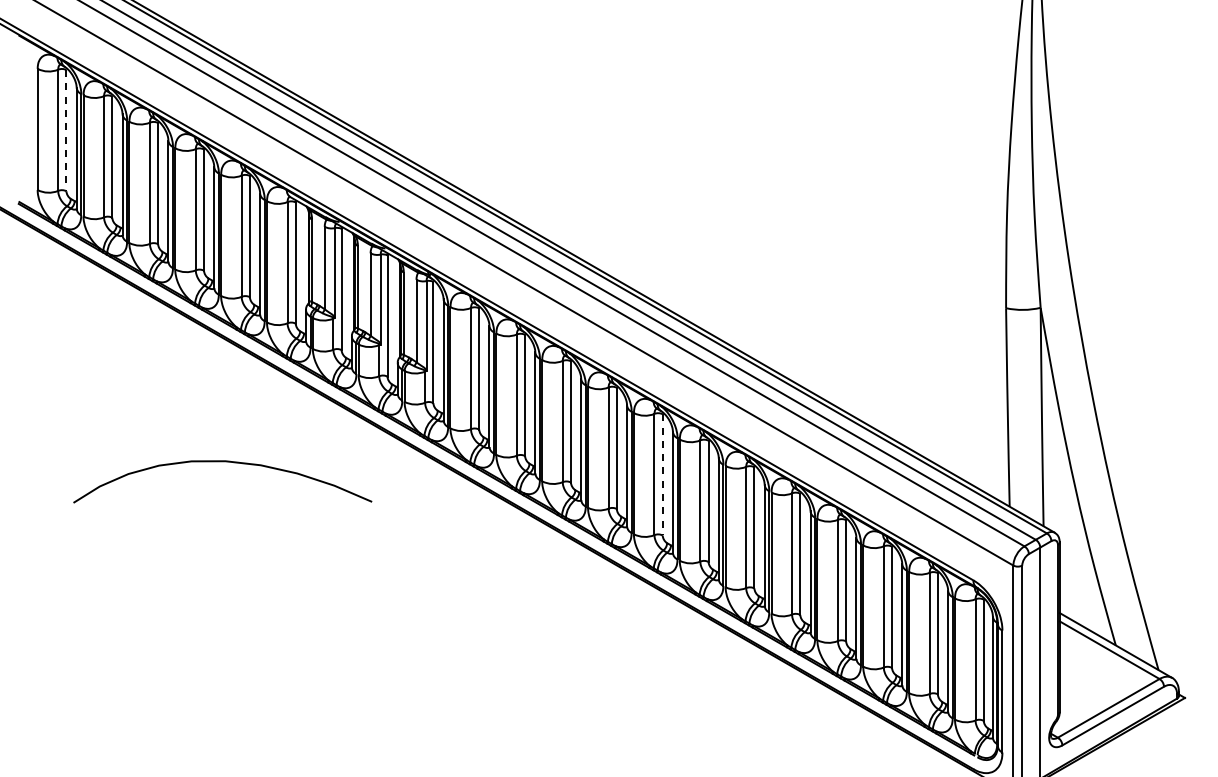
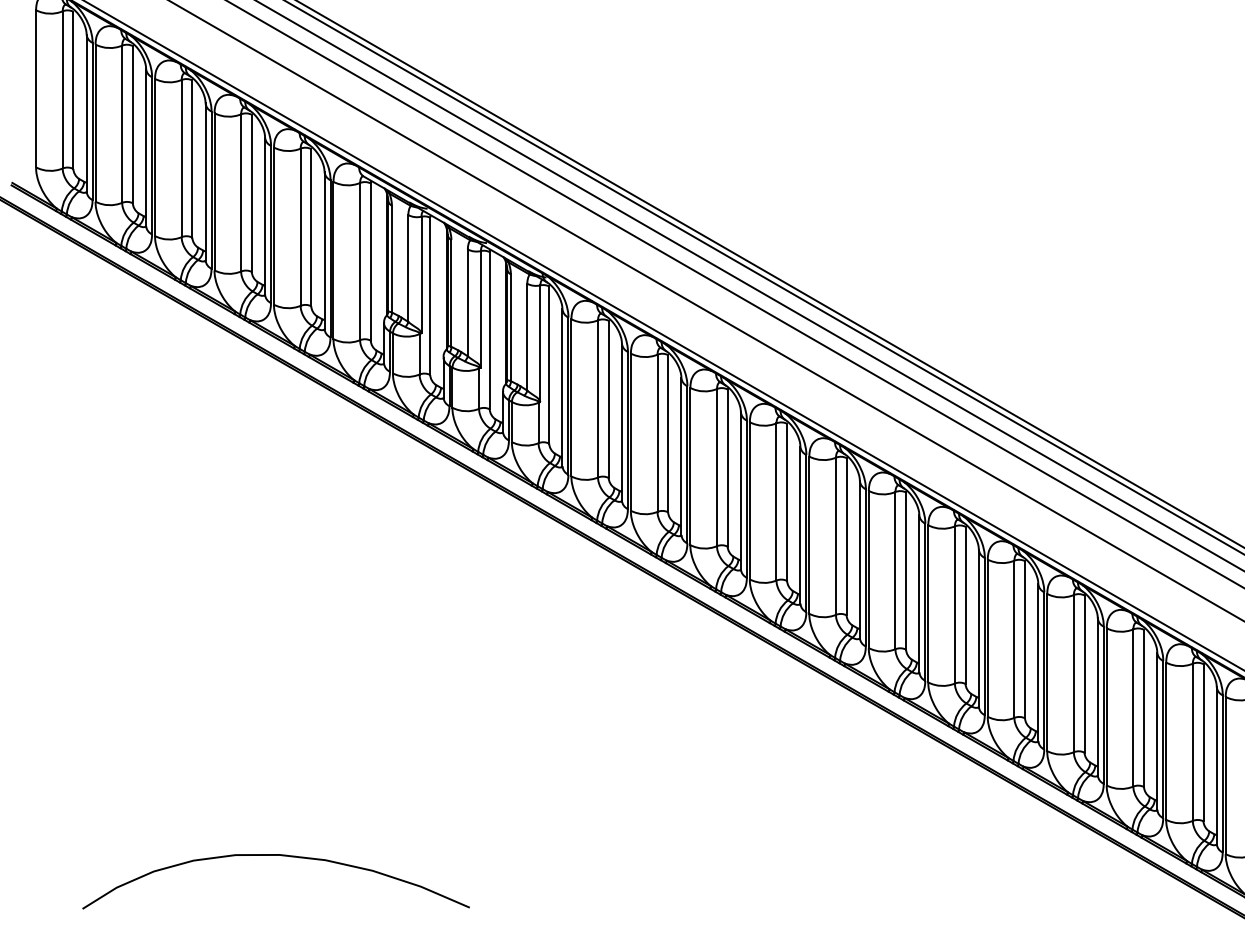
line: (66, 130) -> (73, 90), dashed -> solid
curve: (222, 462) -> (275, 856), moved
line: (662, 474) -> (846, 536), dashed -> solid

